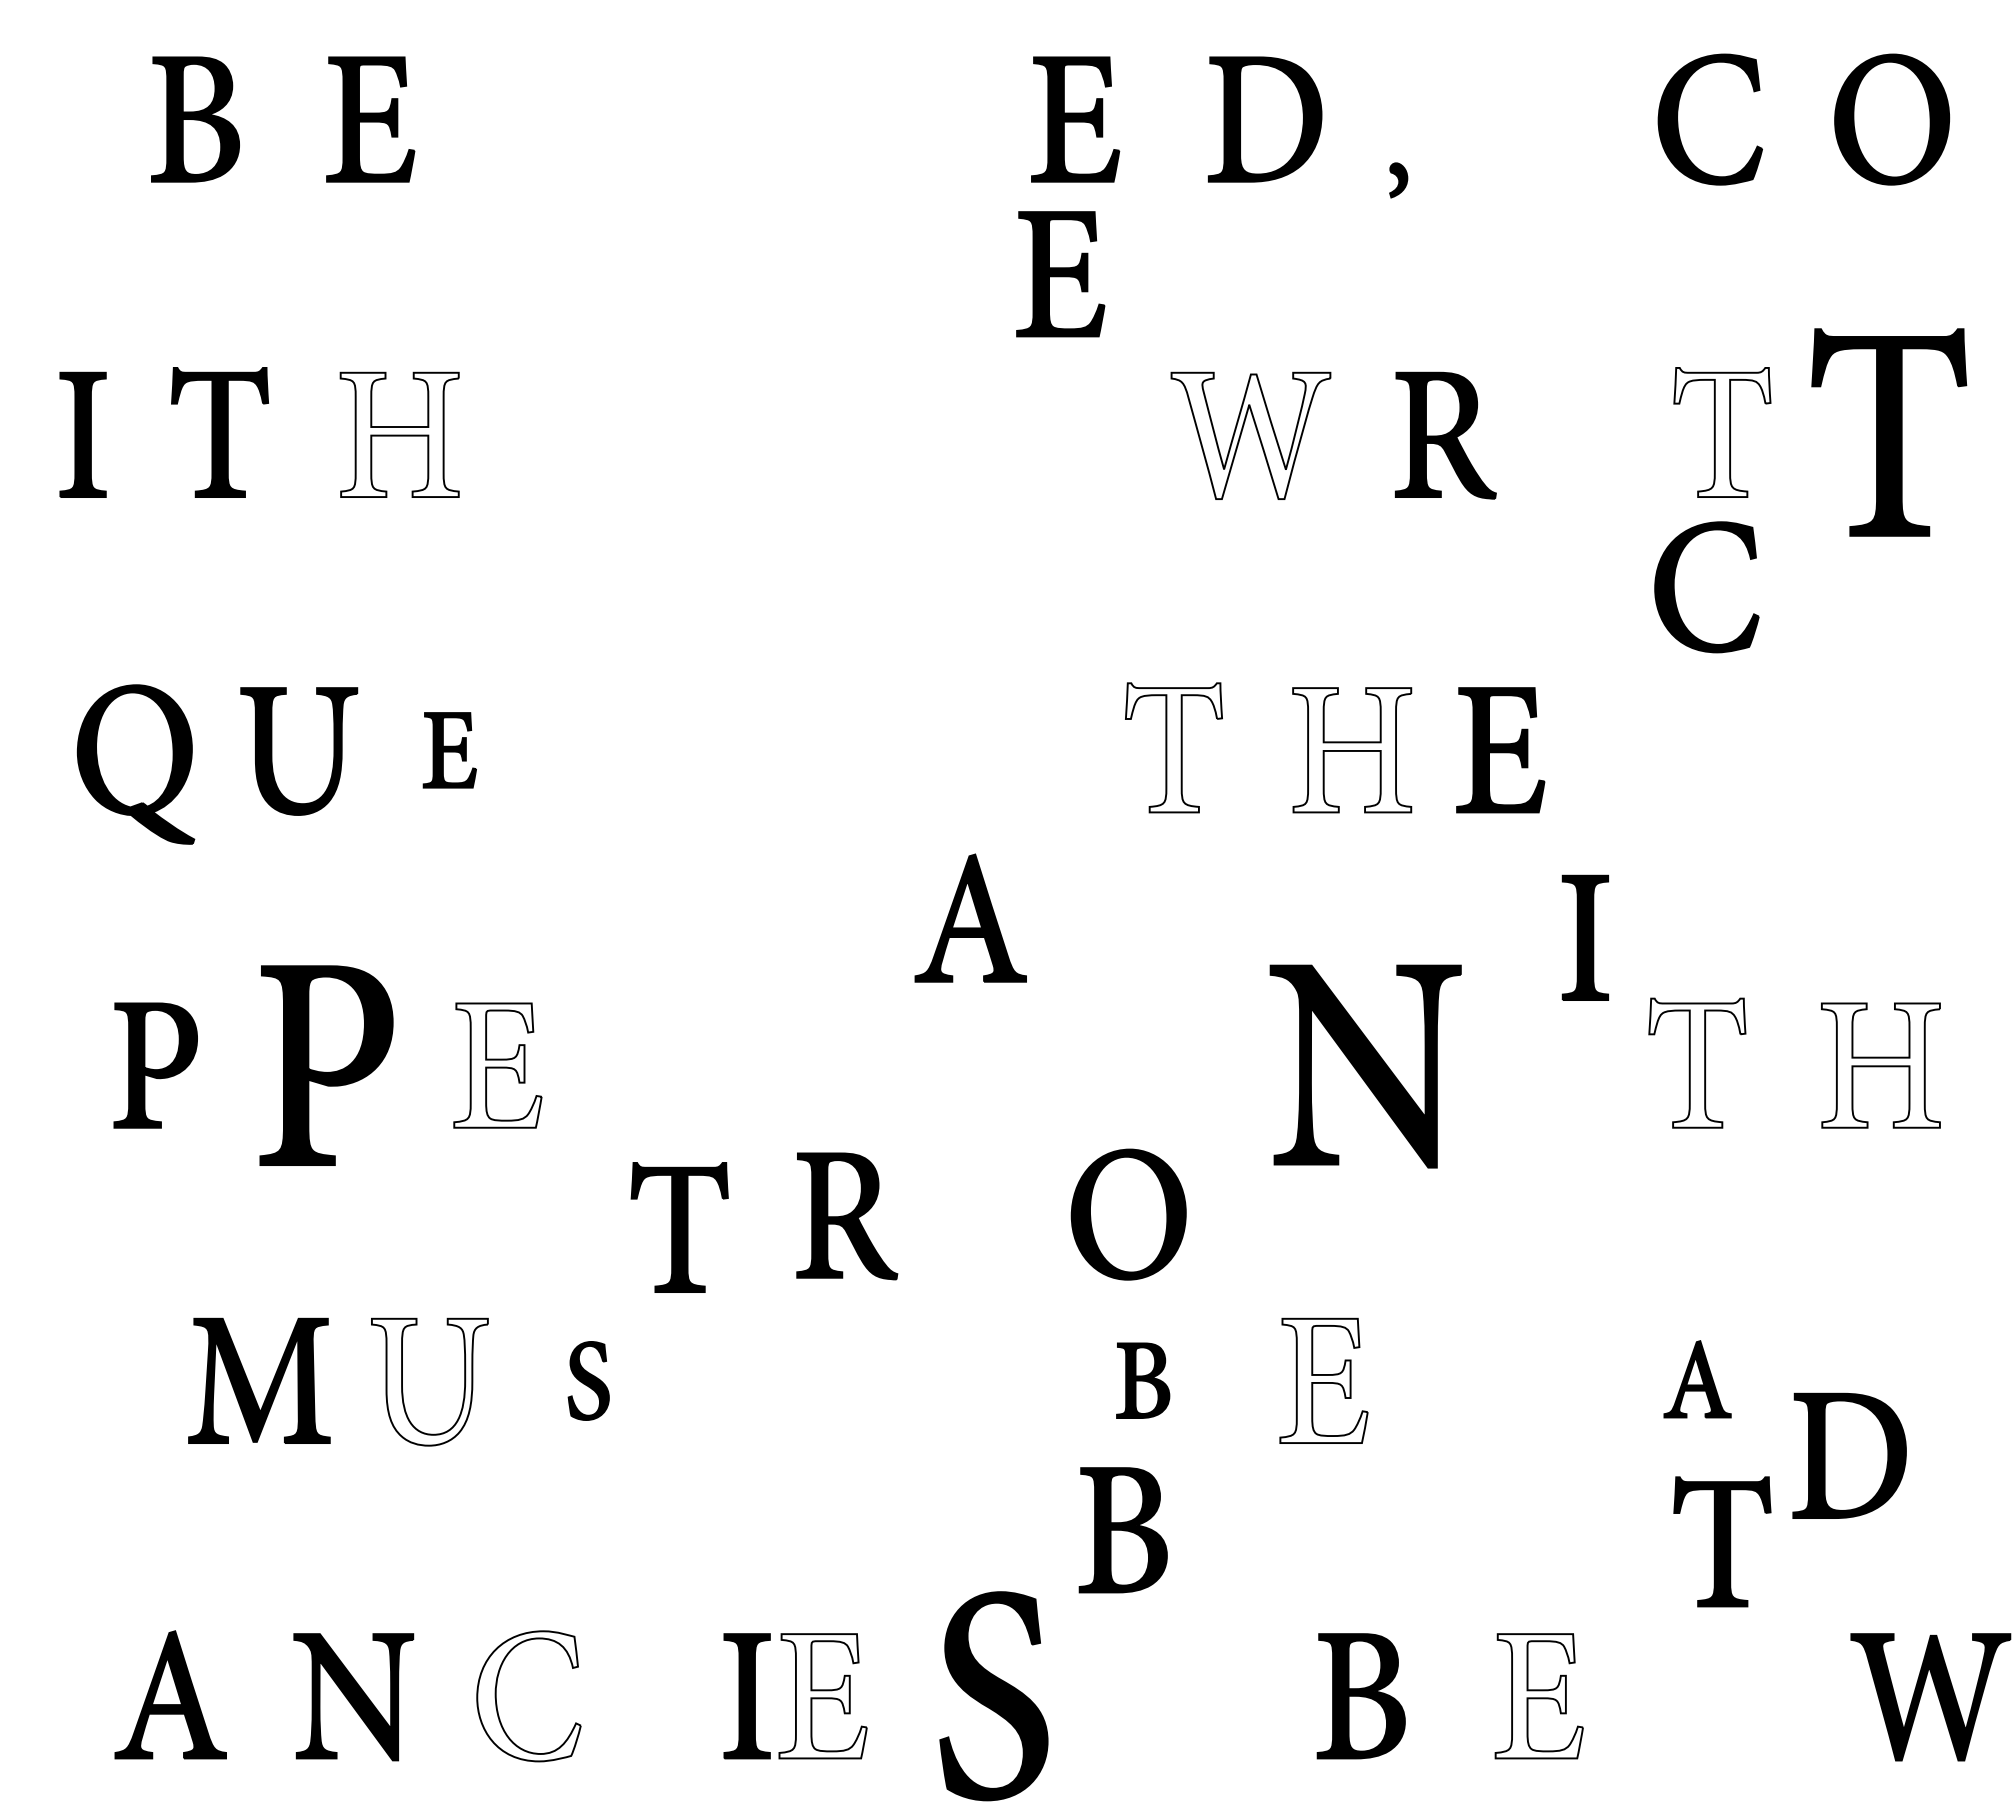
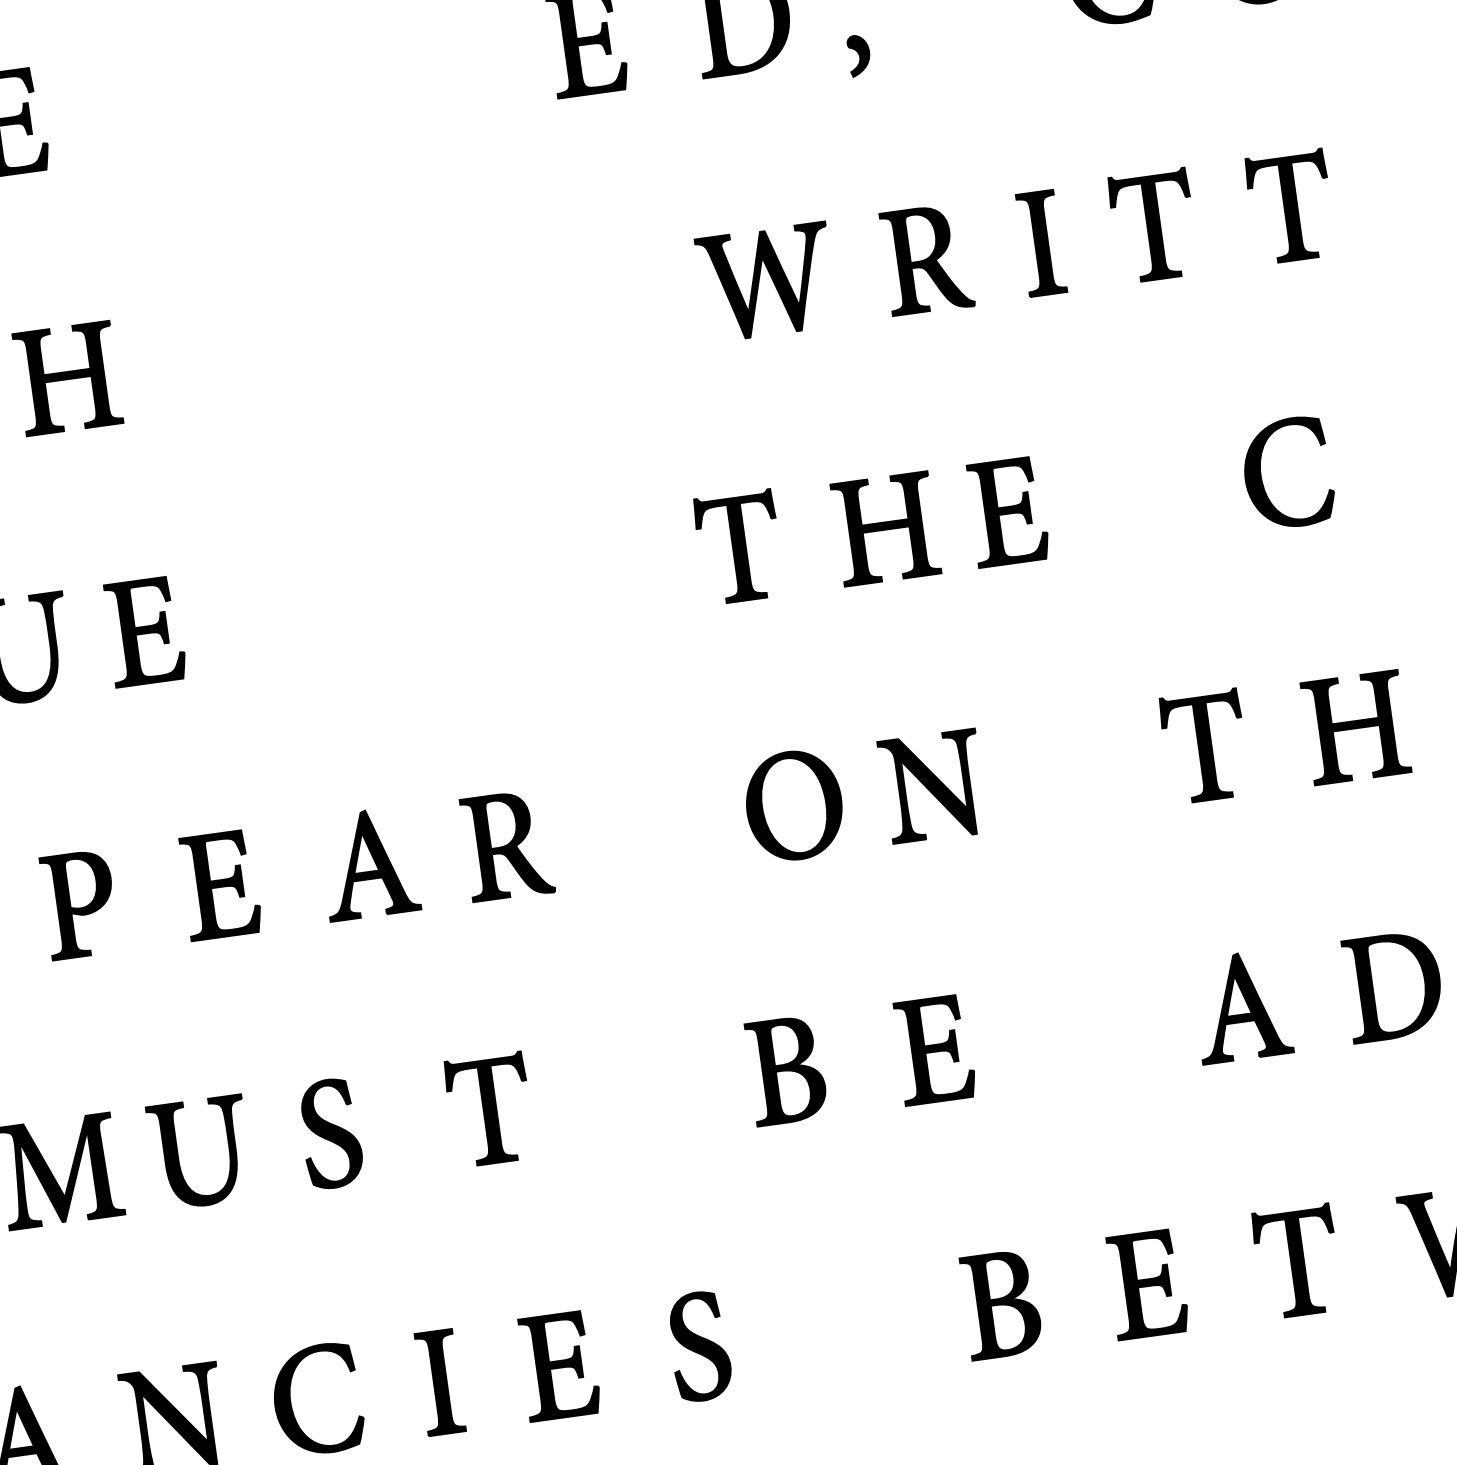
part: (1398, 180) -> (859, 55), size x1.43
part: (1060, 274) -> (592, 171), removed
fill: (1722, 432) -> (1153, 225), added
part: (1889, 432) -> (1290, 206), size x0.62
fill: (399, 434) -> (67, 378), added
fill: (1250, 435) -> (766, 282), added
part: (1674, 587) -> (1261, 477), moved
fill: (1173, 747) -> (738, 547), added
part: (449, 750) -> (144, 632), size x1.67
fill: (1352, 750) -> (886, 529), added
part: (970, 917) -> (368, 862), moved
part: (1584, 937) -> (1040, 243), moved
fill: (1697, 1062) -> (1205, 746), added
part: (326, 1065) -> (79, 904), size x0.62
fill: (497, 1065) -> (220, 885), added
fill: (1880, 1065) -> (1355, 727), added
part: (1365, 1066) -> (932, 787), size x0.62
part: (1128, 1214) -> (794, 805), moved
part: (847, 1216) -> (507, 846), moved
part: (679, 1227) -> (489, 1109), moved
part: (1697, 1378) -> (1241, 1005), size x1.67
part: (588, 1380) -> (330, 1133), size x1.67
part: (1142, 1380) -> (785, 1070), size x1.67
fill: (1323, 1380) -> (934, 1049), added
fill: (429, 1381) -> (200, 1152), added
part: (1849, 1455) -> (1393, 986), moved
part: (1122, 1530) -> (786, 1195), removed
part: (1722, 1541) -> (1297, 1261), moved
fill: (528, 1696) -> (317, 1399), added
part: (746, 1696) -> (439, 1382), moved
fill: (822, 1696) -> (558, 1366), added
part: (993, 1696) -> (699, 1346), size x0.62
fill: (1539, 1696) -> (1147, 1284), added

